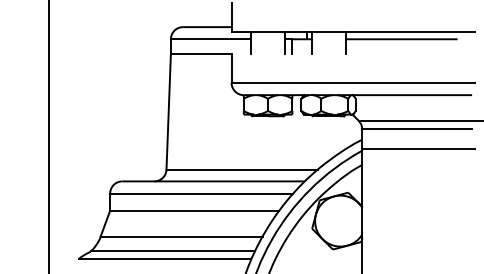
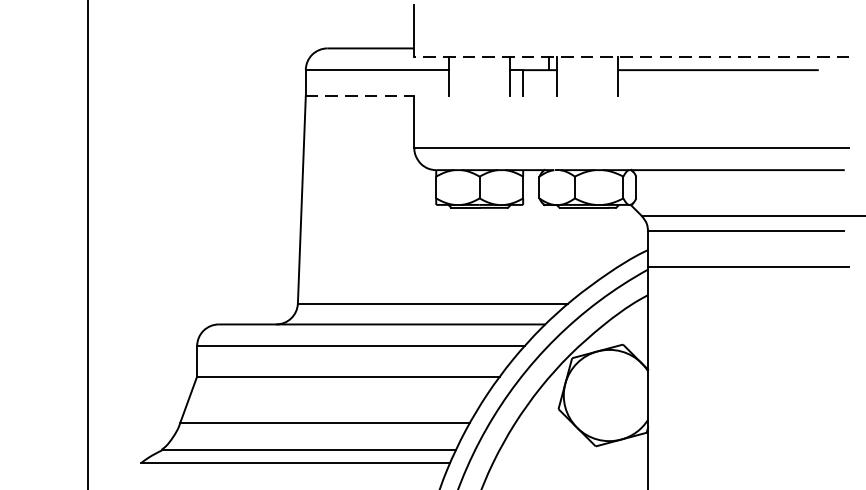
line: (352, 31) -> (630, 56), solid -> dashed
line: (201, 53) -> (360, 95), solid -> dashed

